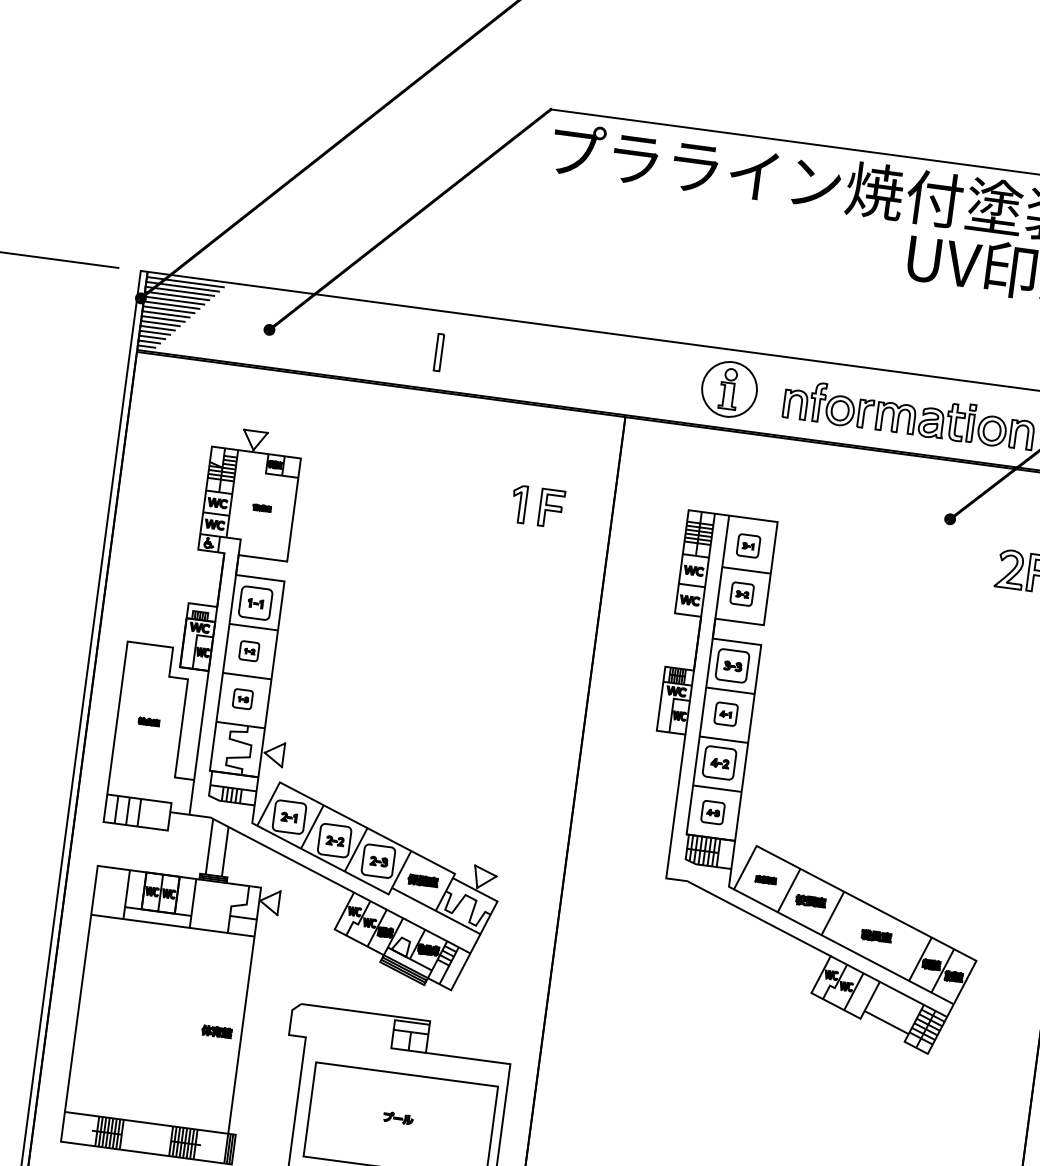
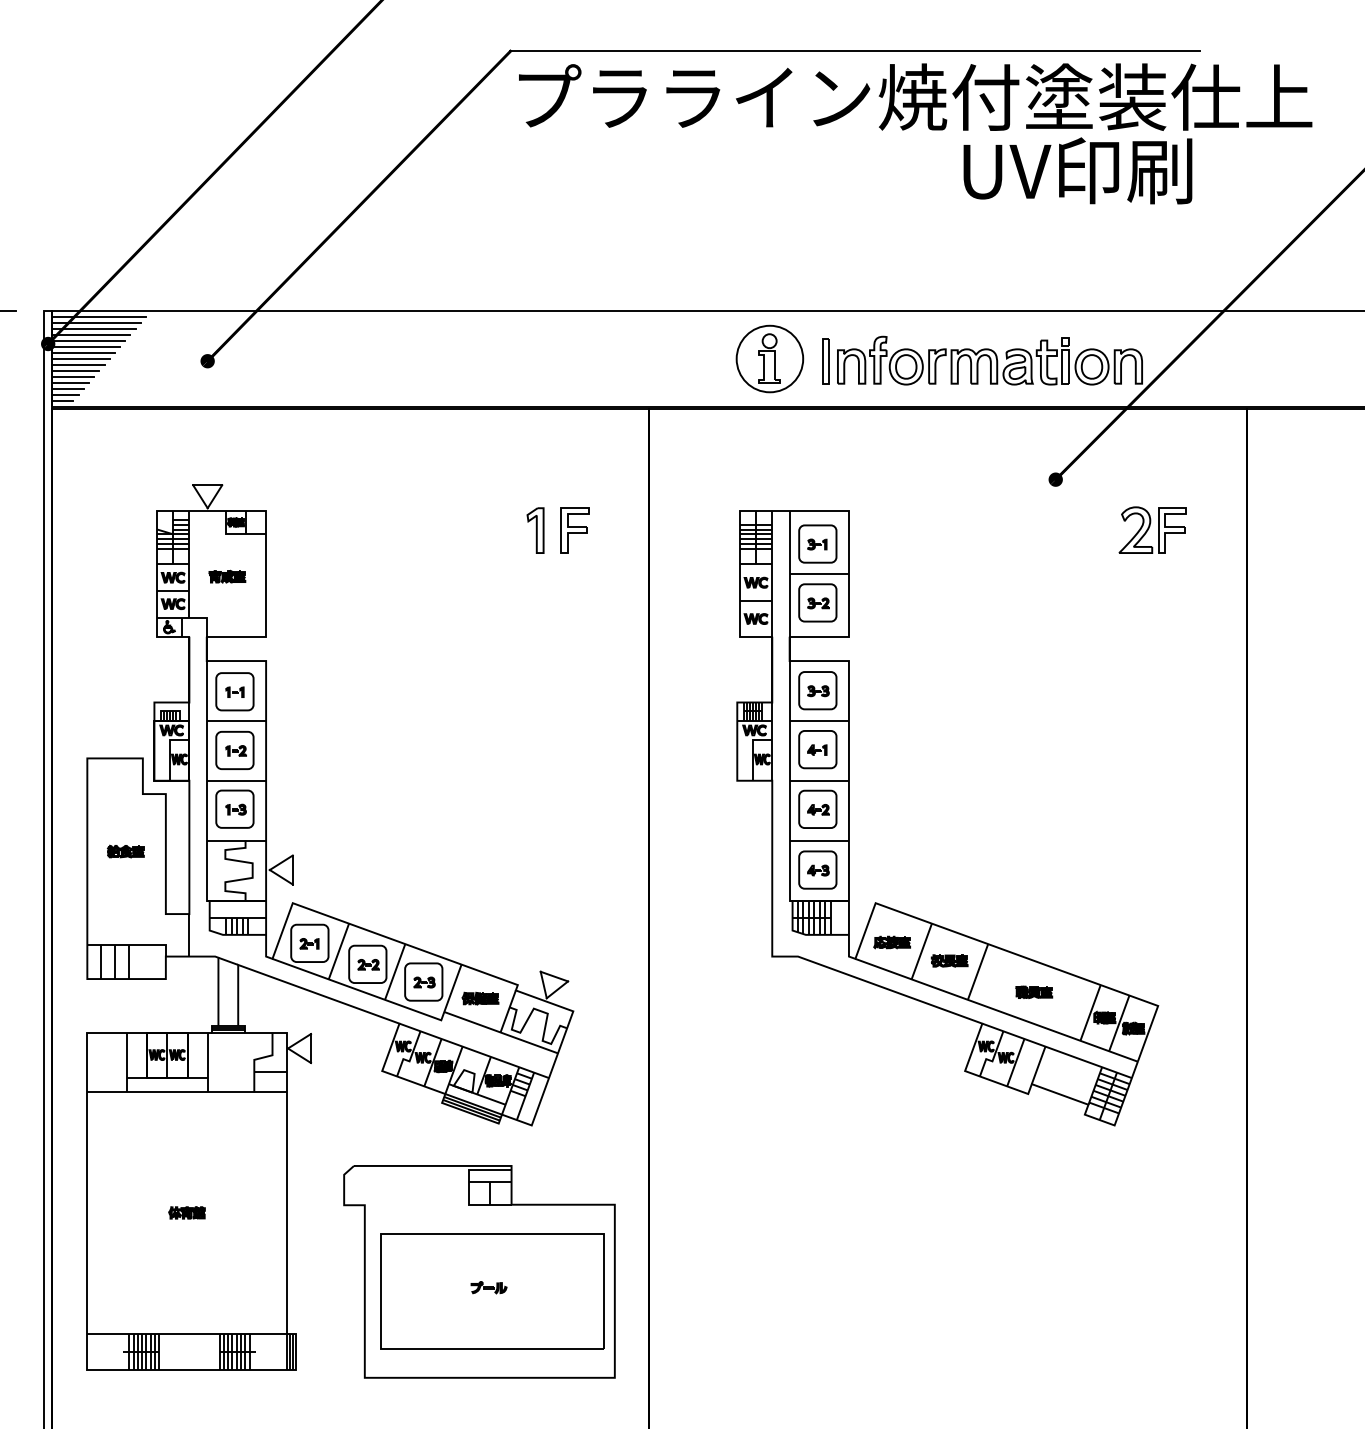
part: (438, 352) -> (825, 361), moved
part: (262, 508) -> (227, 576), size x1.67
part: (748, 545) -> (817, 543), size x1.43
part: (741, 593) -> (817, 602), size x1.43
part: (248, 651) -> (234, 750), size x1.67
part: (242, 698) -> (234, 808), size x1.67
part: (725, 713) -> (817, 749), size x1.43
part: (148, 721) -> (125, 851), size x1.43
part: (712, 812) -> (817, 869), size x1.43
part: (765, 879) -> (891, 942), size x1.43
part: (216, 1031) -> (186, 1212), moved

